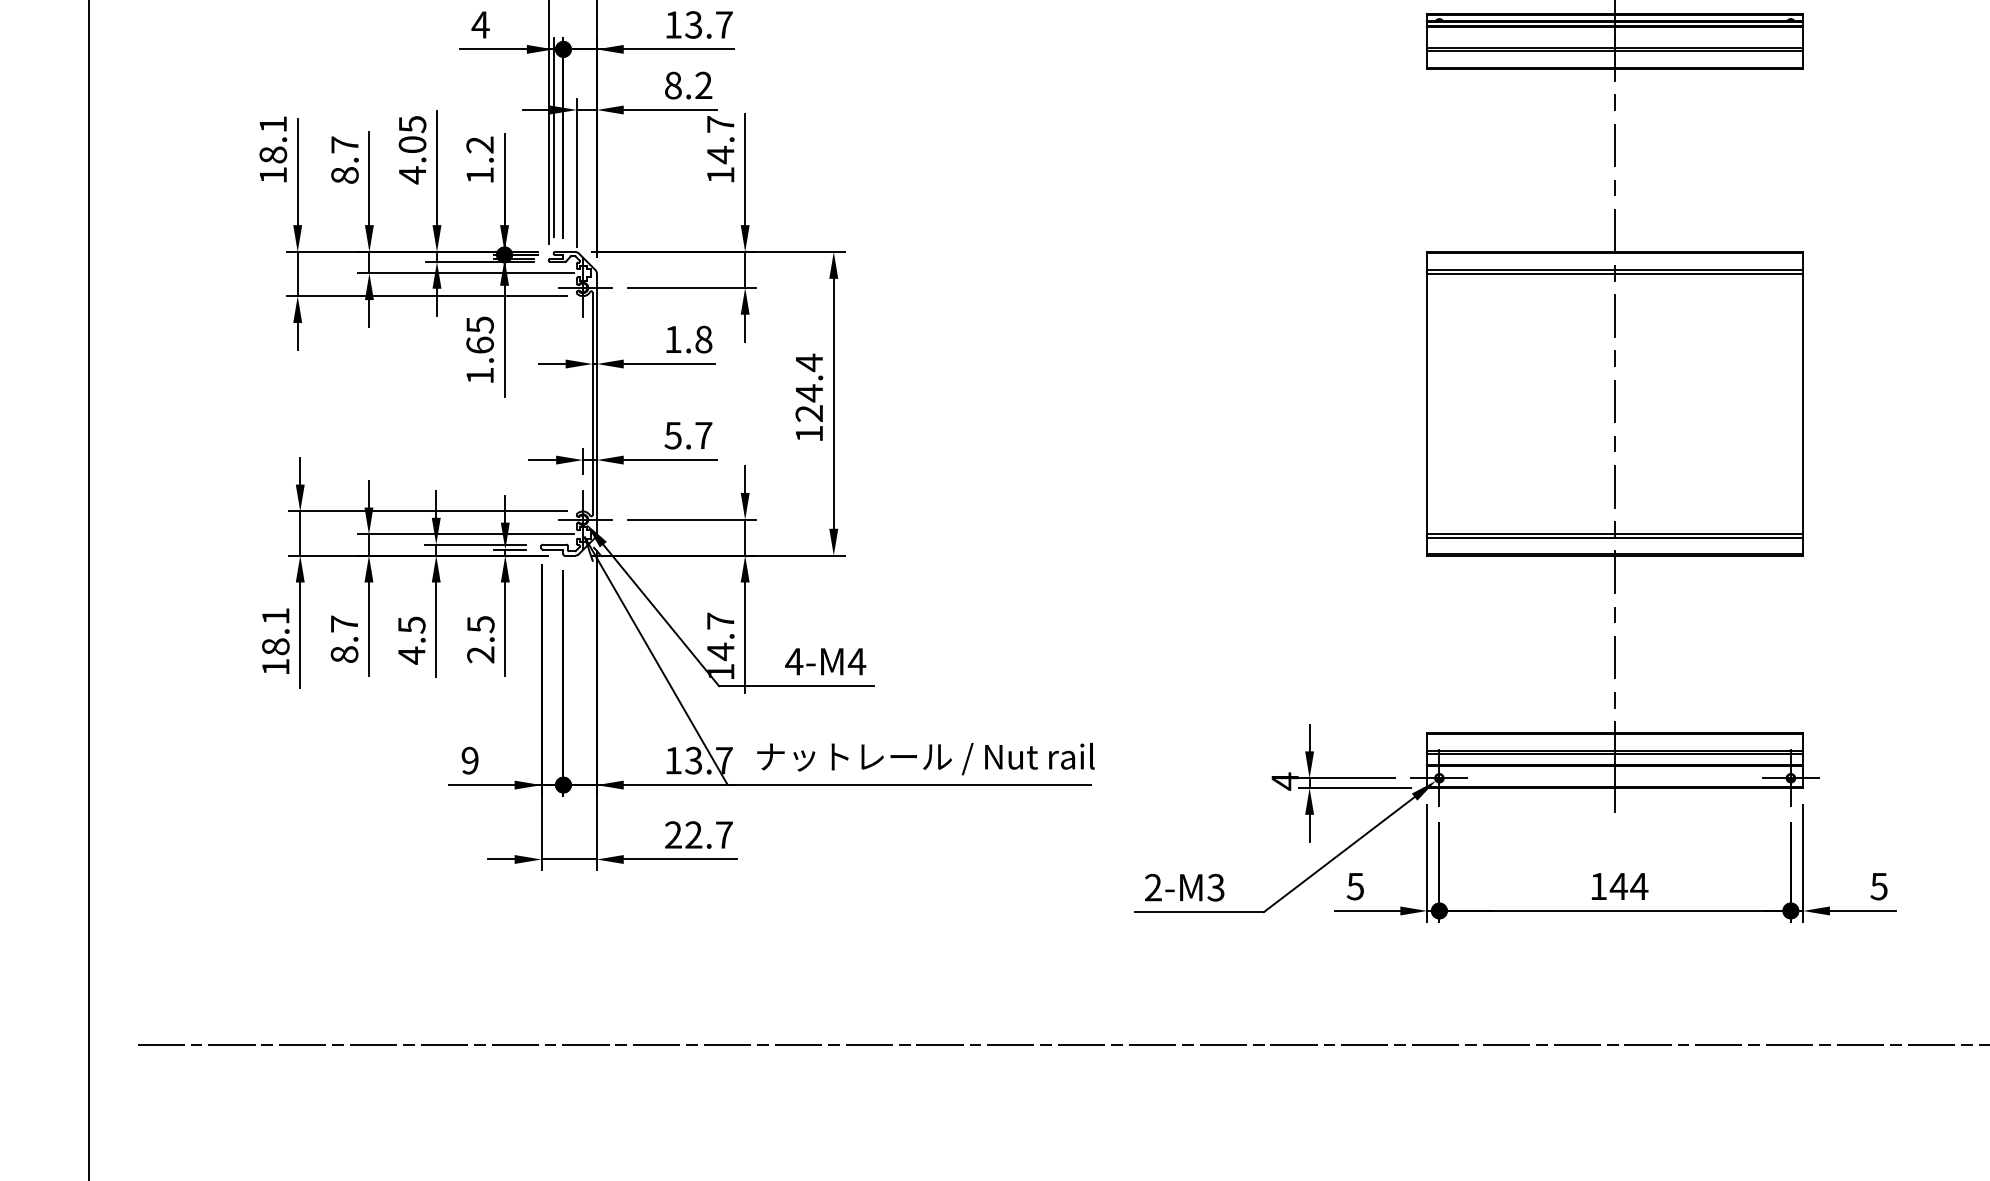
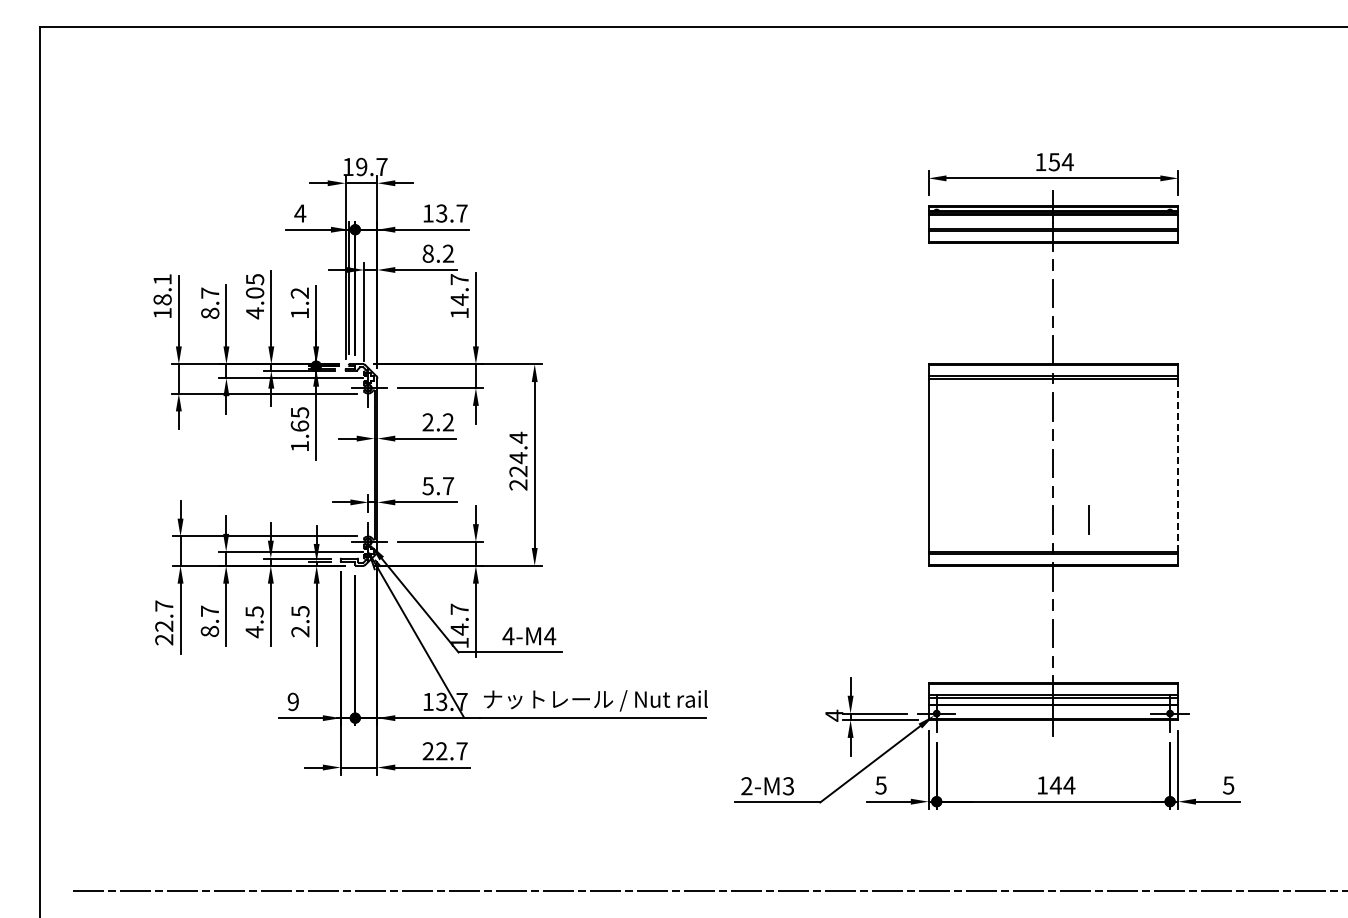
text: (688, 339) -> (438, 422), 1.8 -> 2.2
line: (1803, 403) -> (1178, 464), solid -> dashed
text: (809, 433) -> (518, 484), 124.4 -> 224.4
line: (1667, 485) -> (1088, 519), added
text: (276, 641) -> (164, 622), 18.1 -> 22.7

